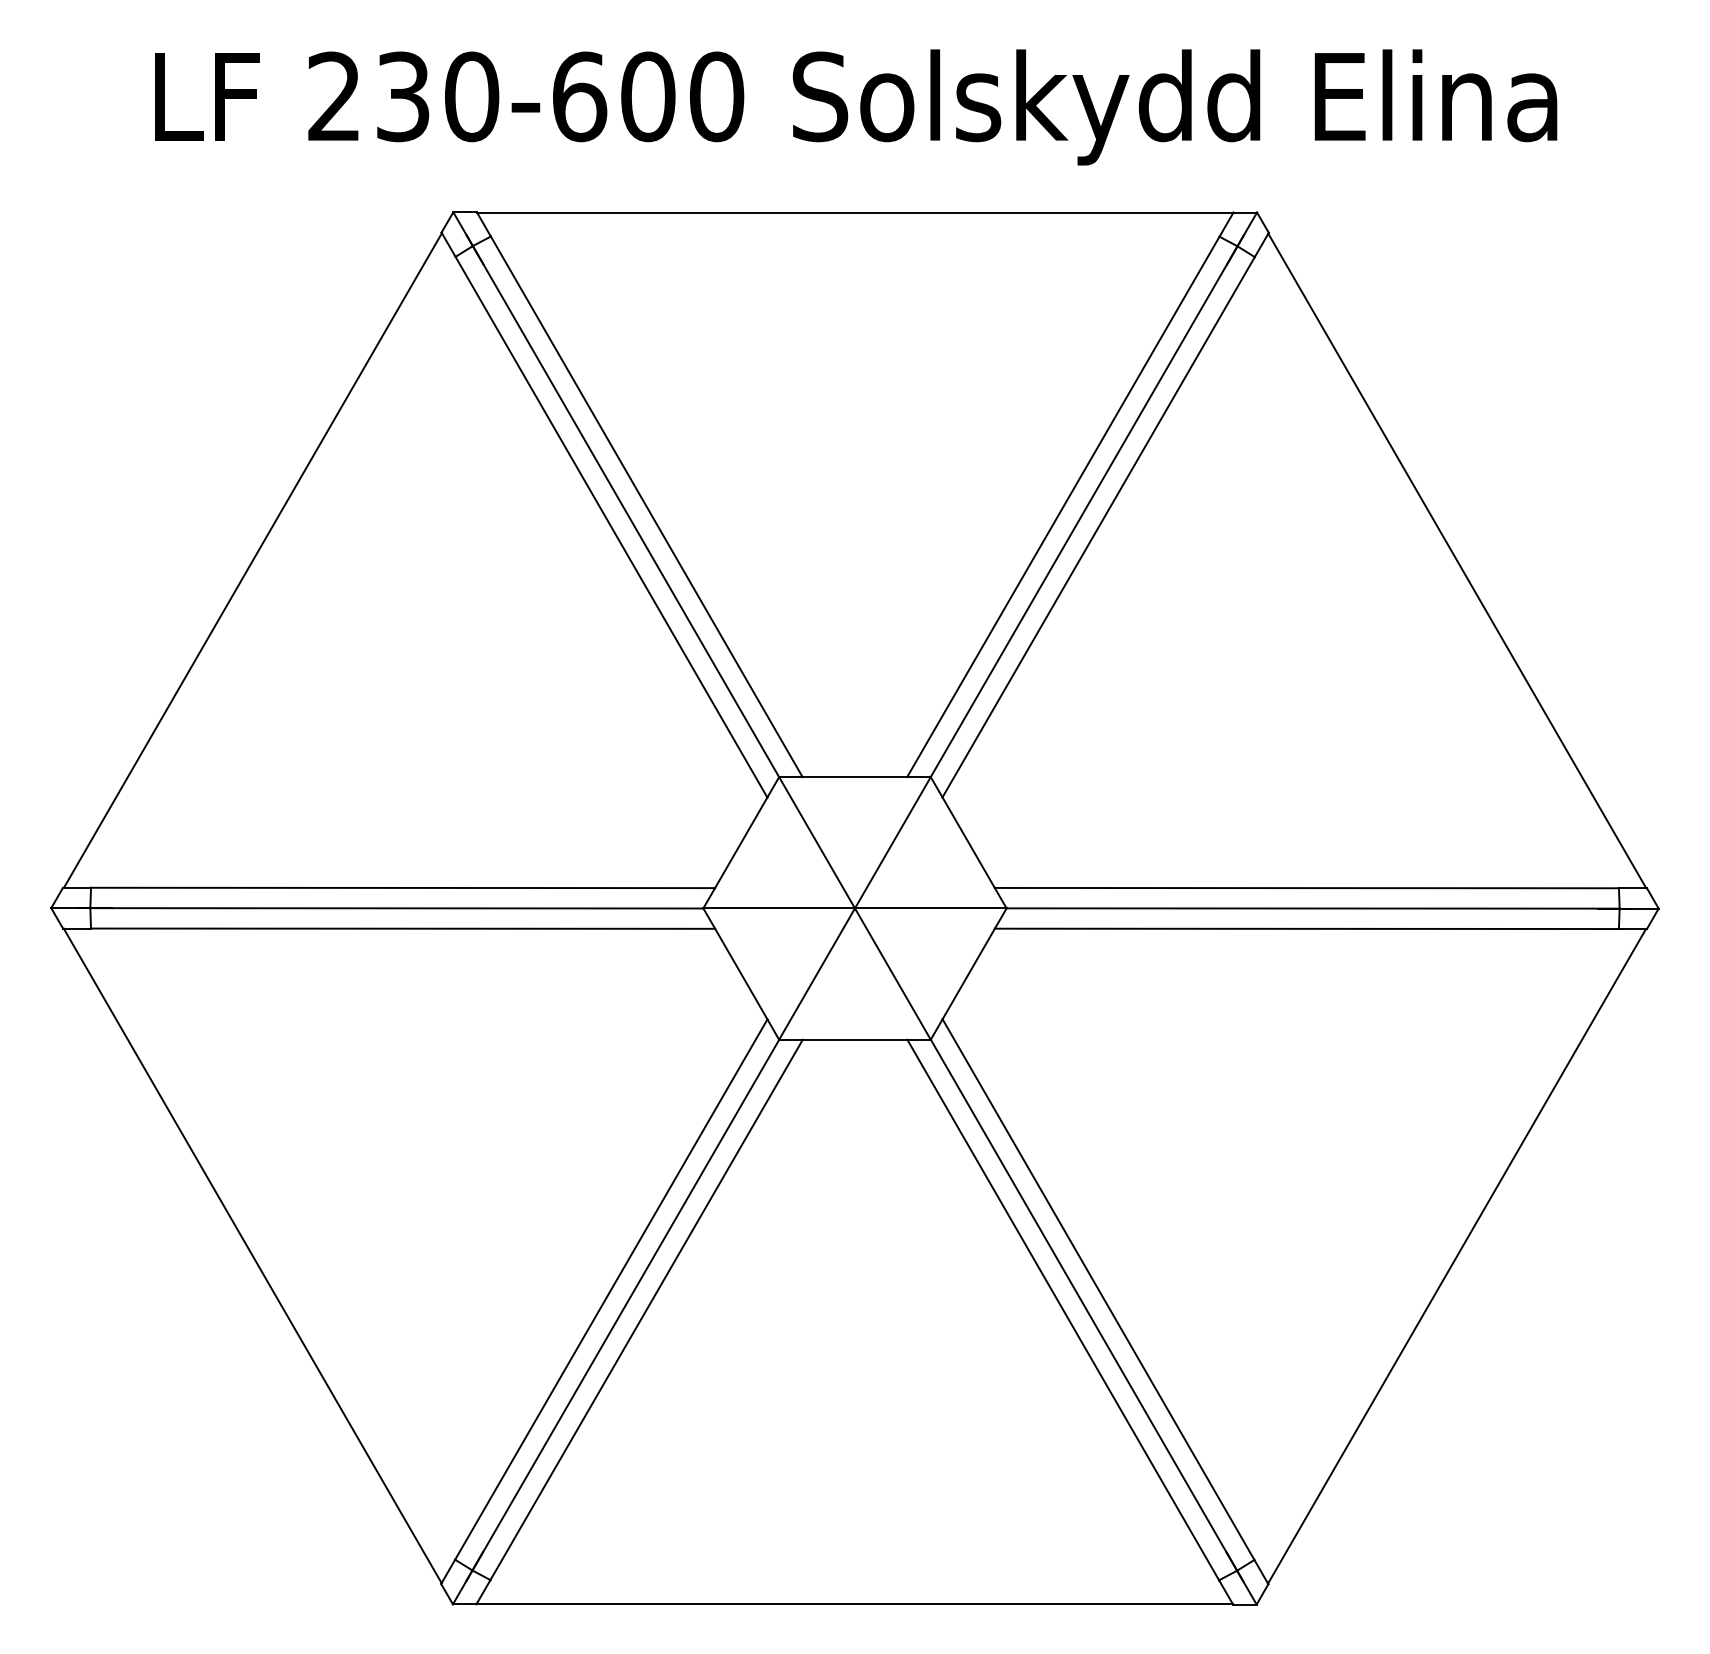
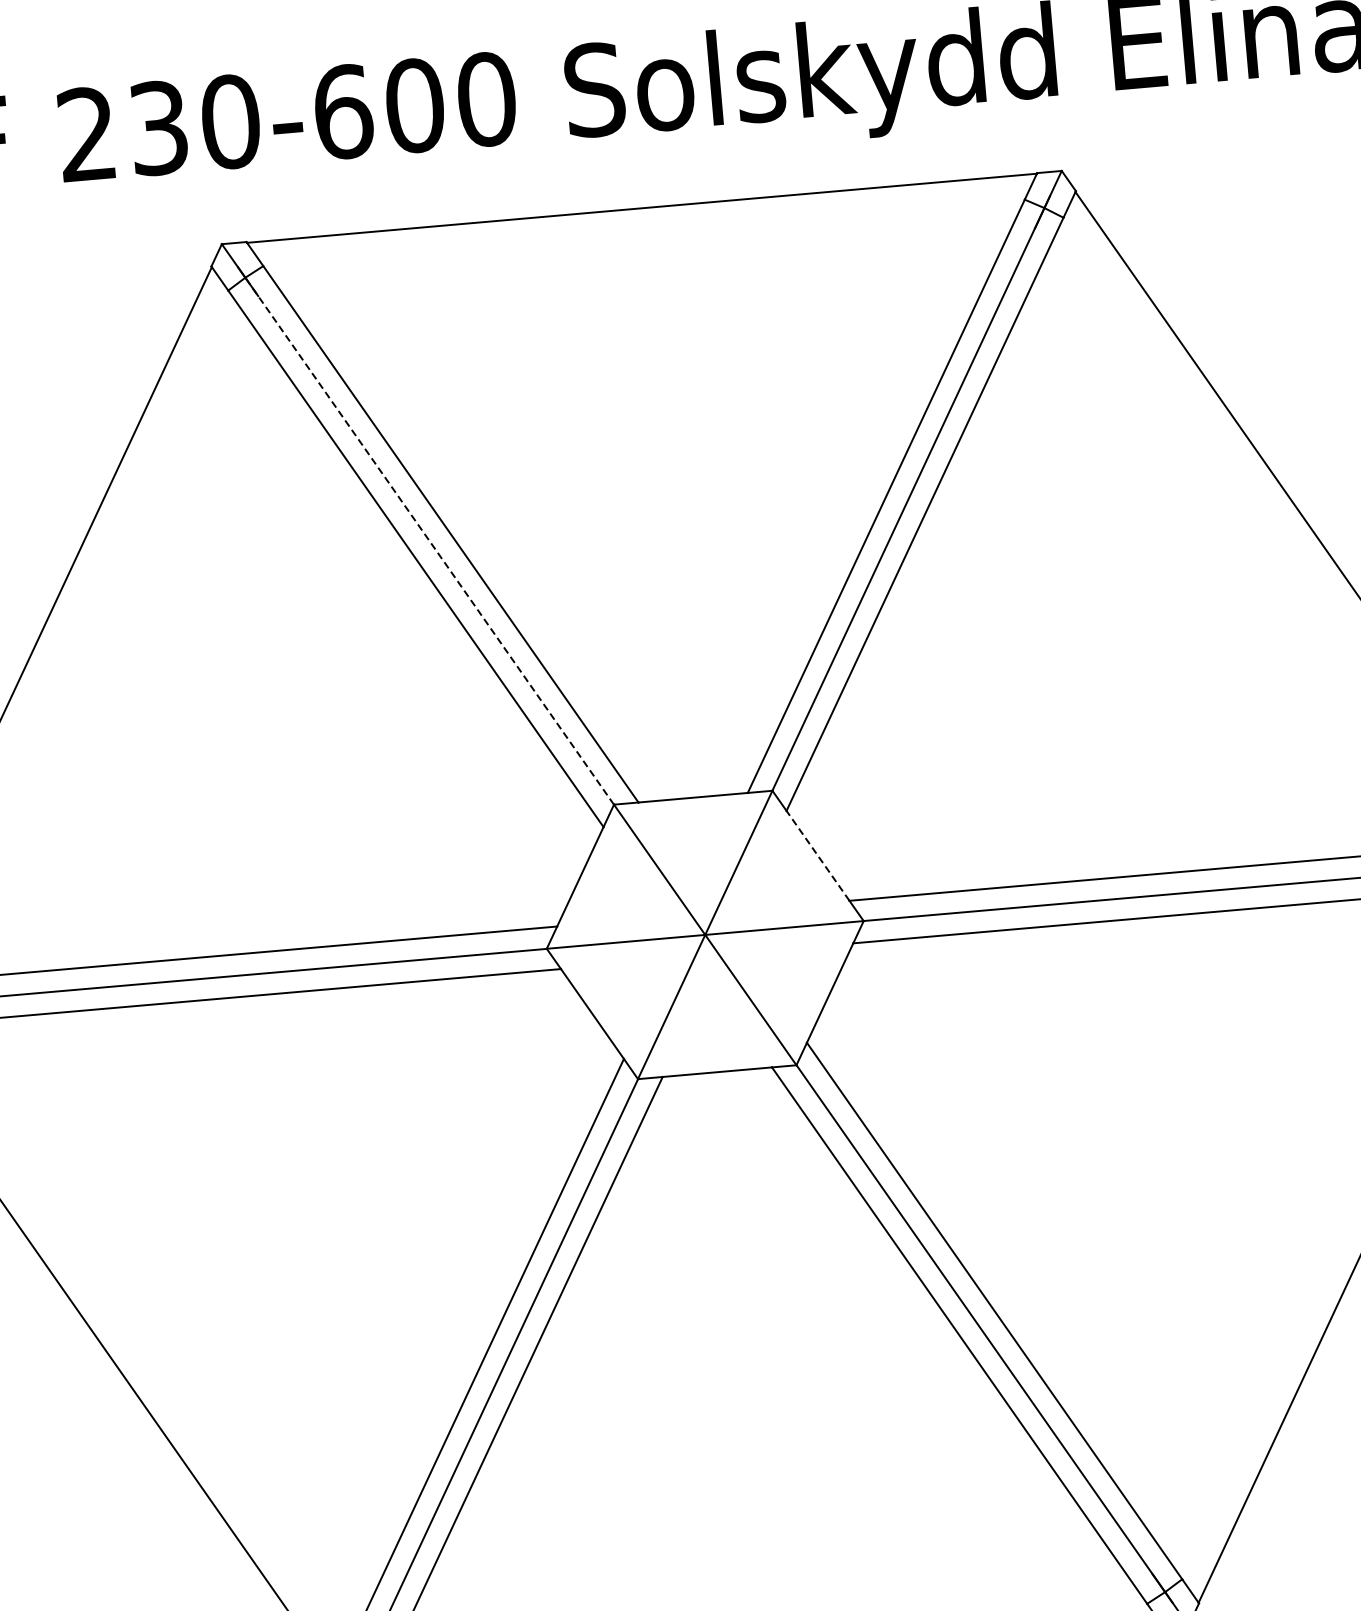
line: (626, 511) -> (430, 541), solid -> dashed
line: (968, 842) -> (817, 855), solid -> dashed

